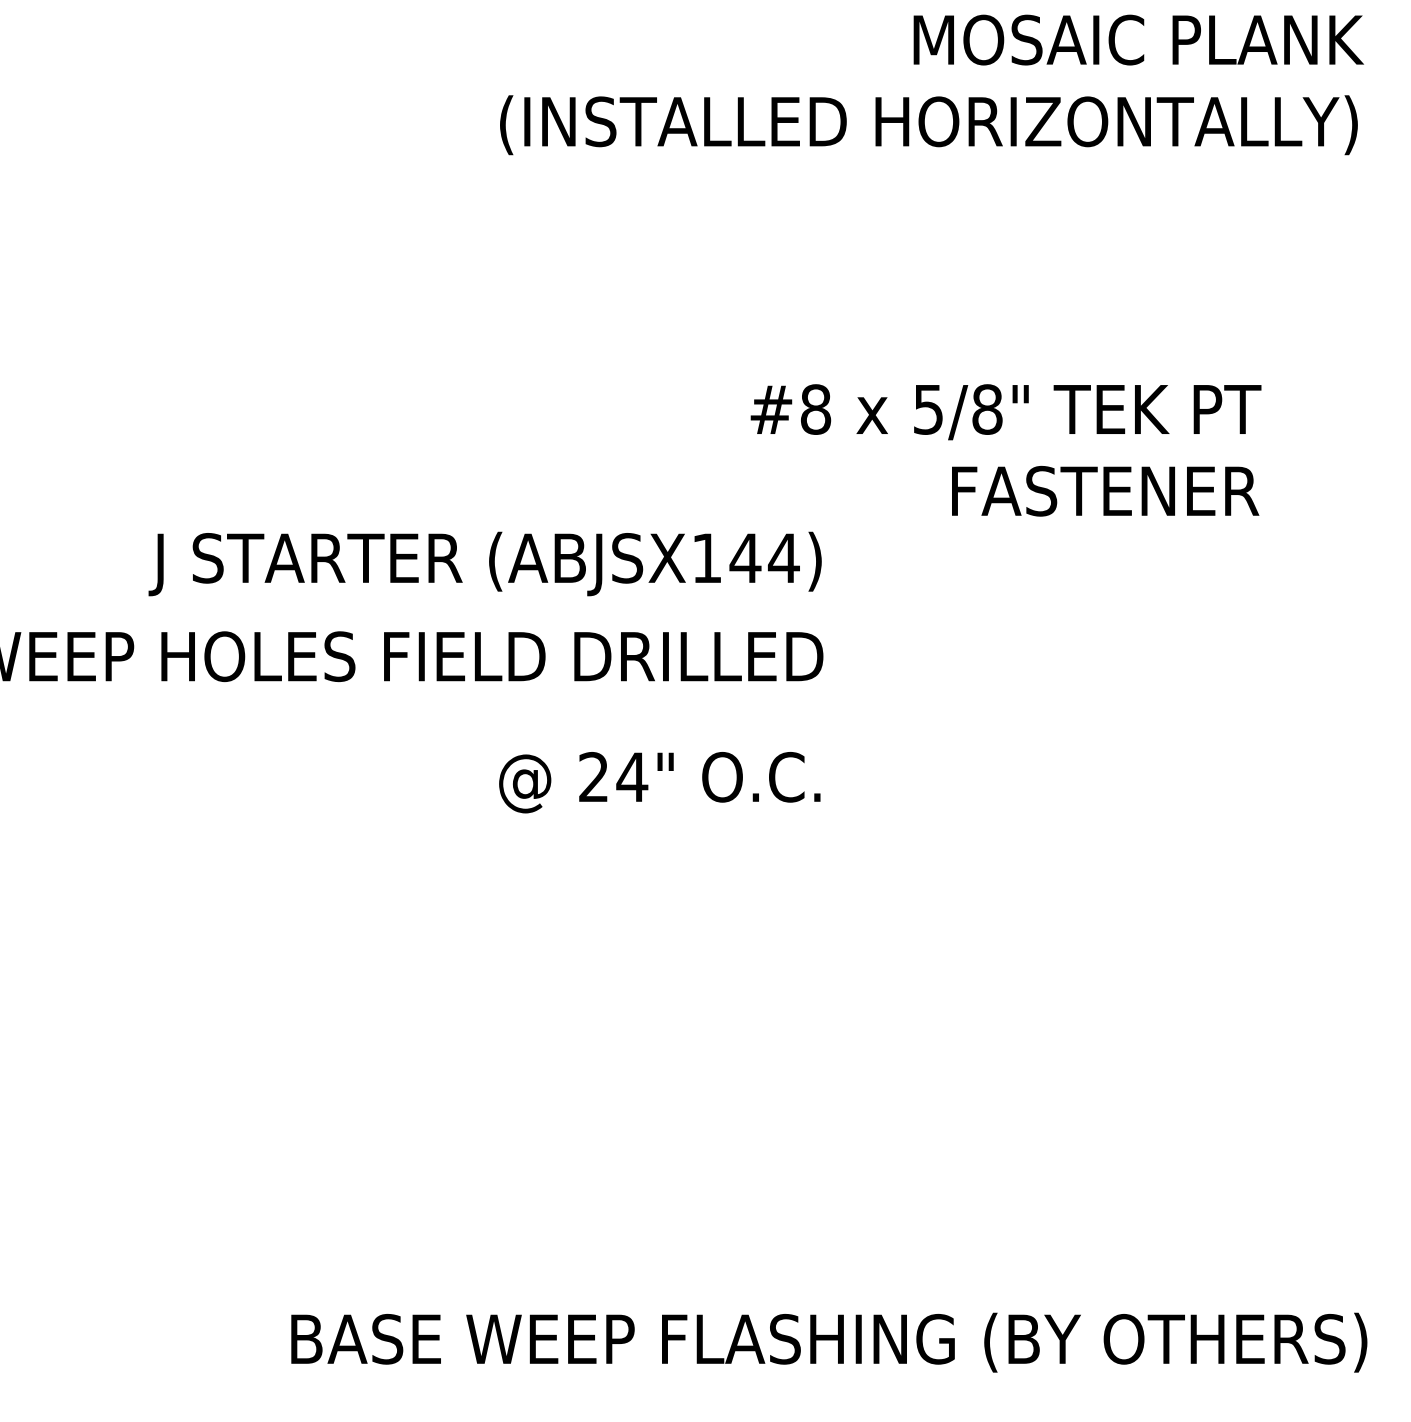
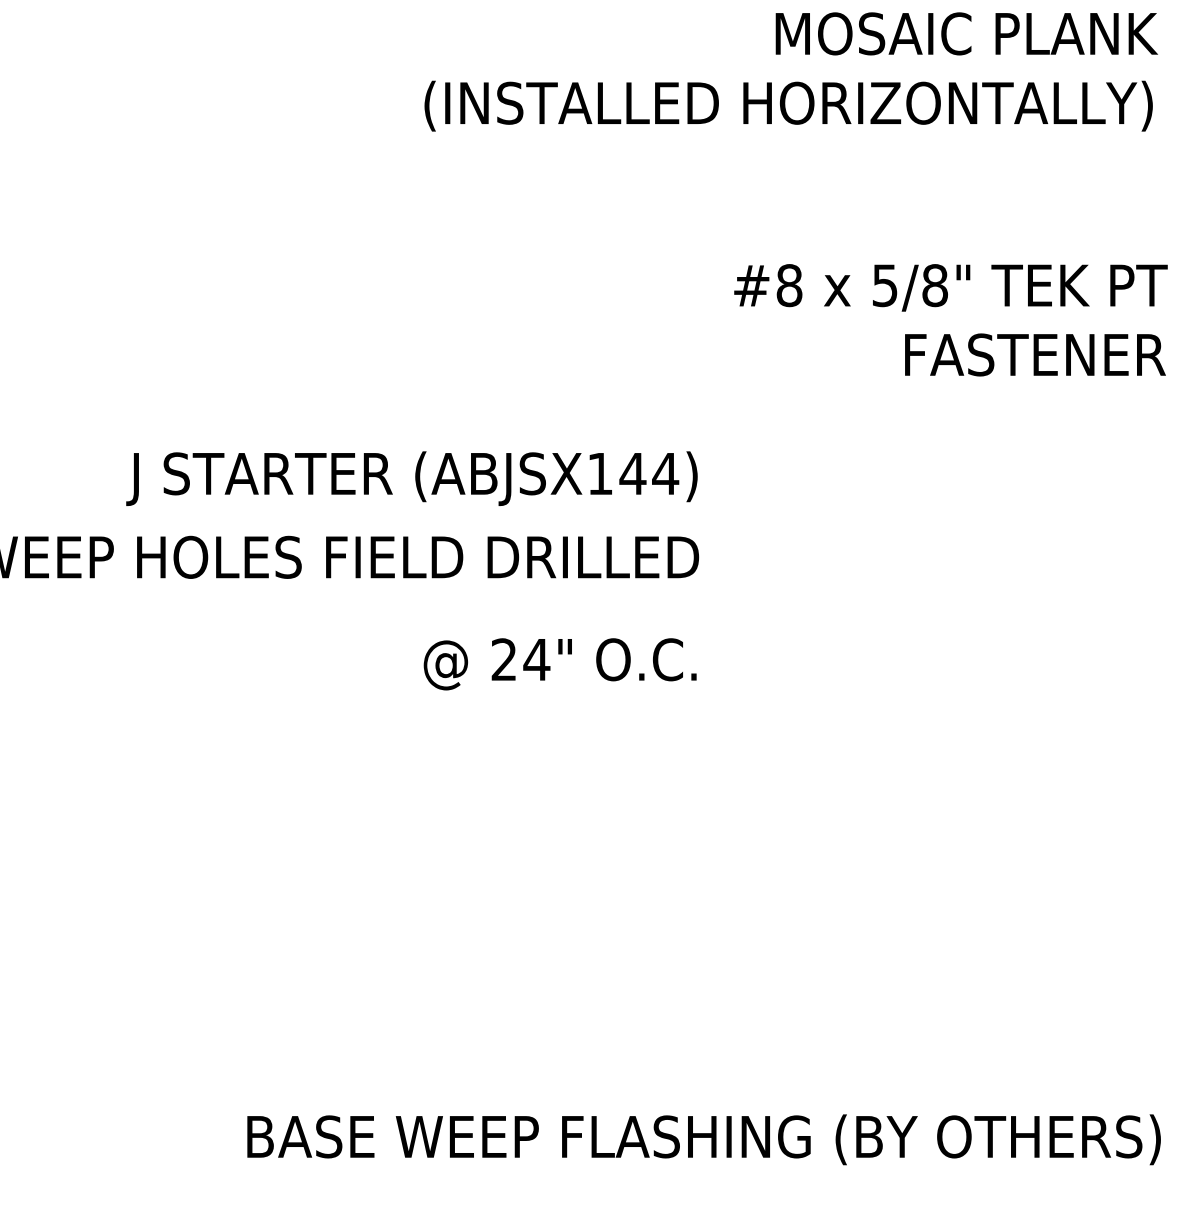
text: (1005, 450) -> (950, 320), moved

